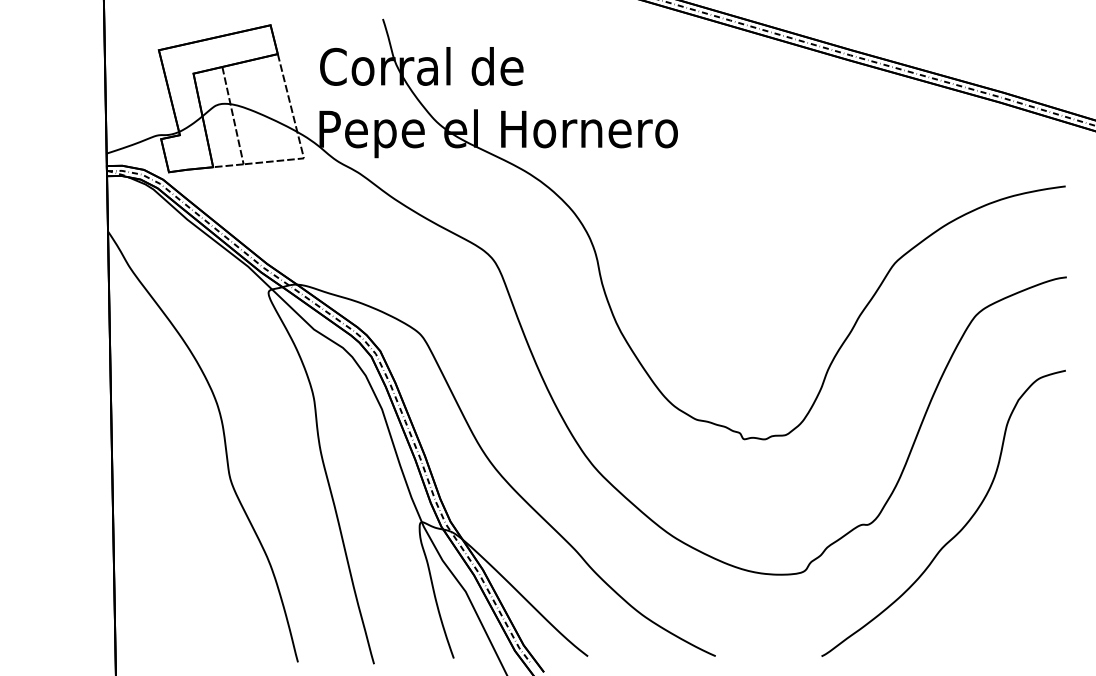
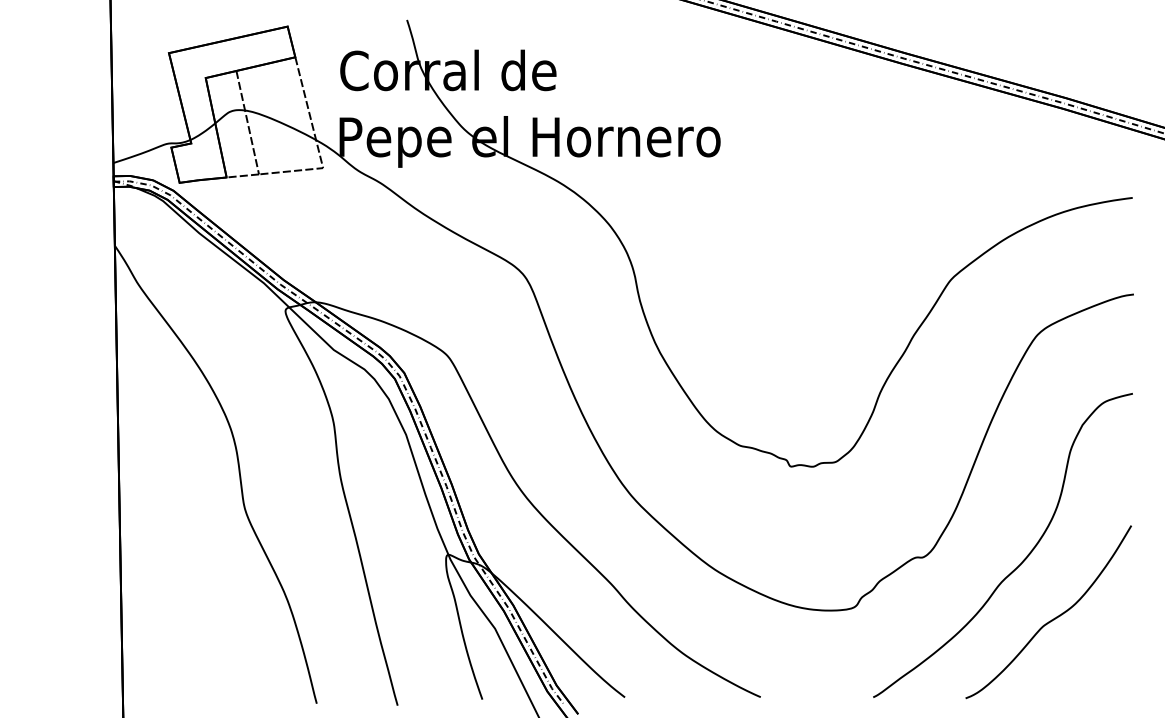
curve: (989, 583) -> (1051, 619), added

